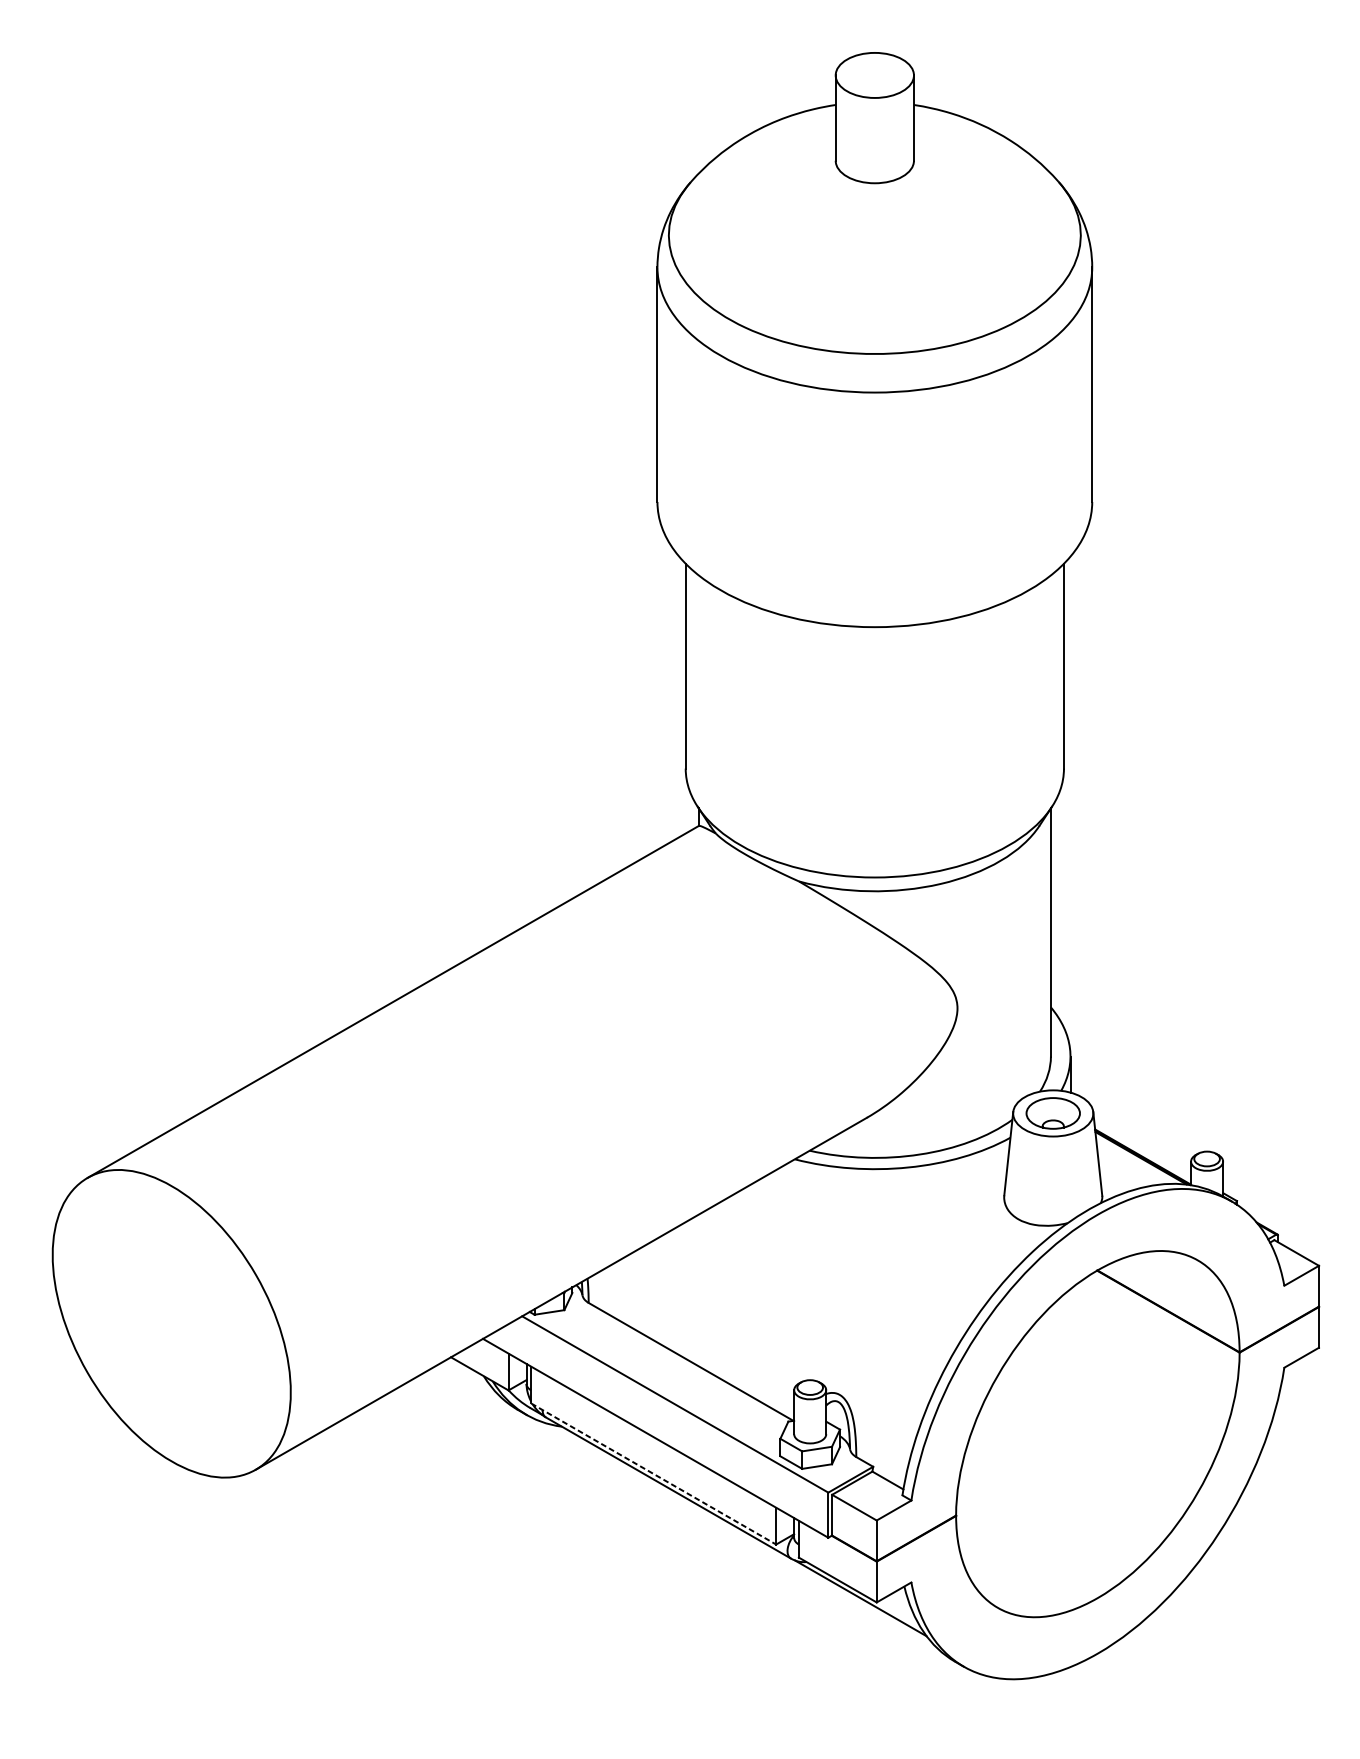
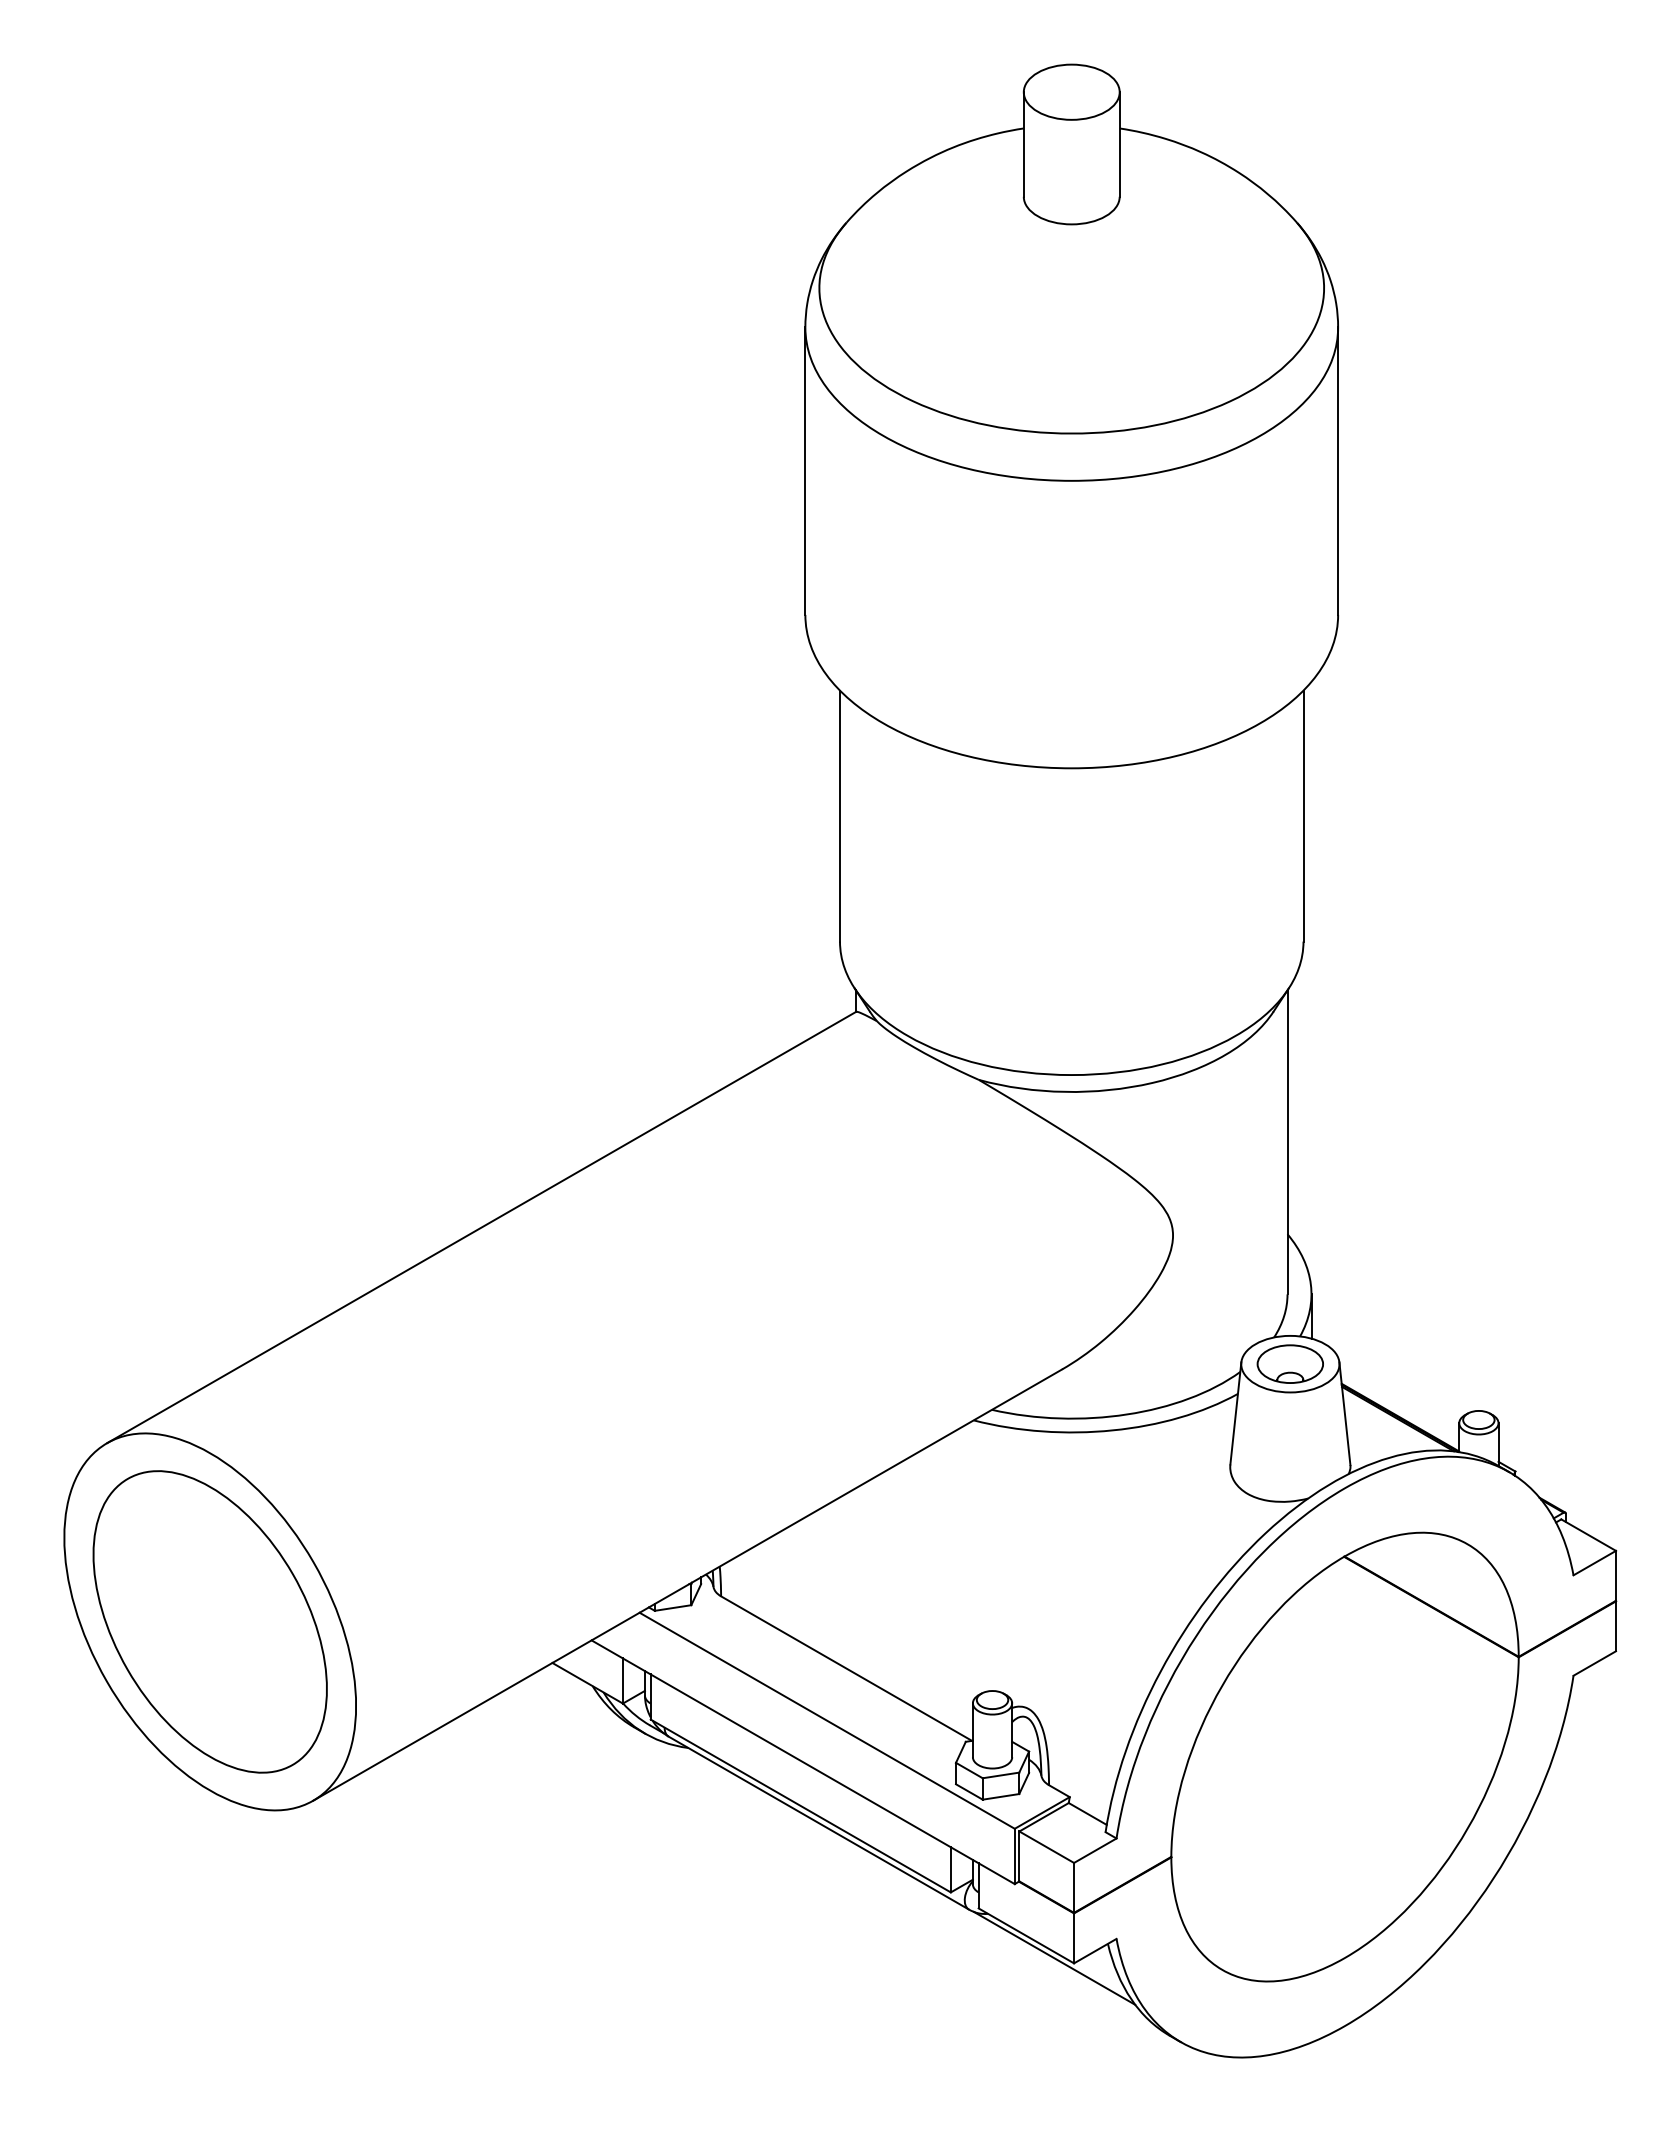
part: (171, 1323) -> (209, 1621), added
line: (654, 1474) -> (801, 1806), dashed -> solid

